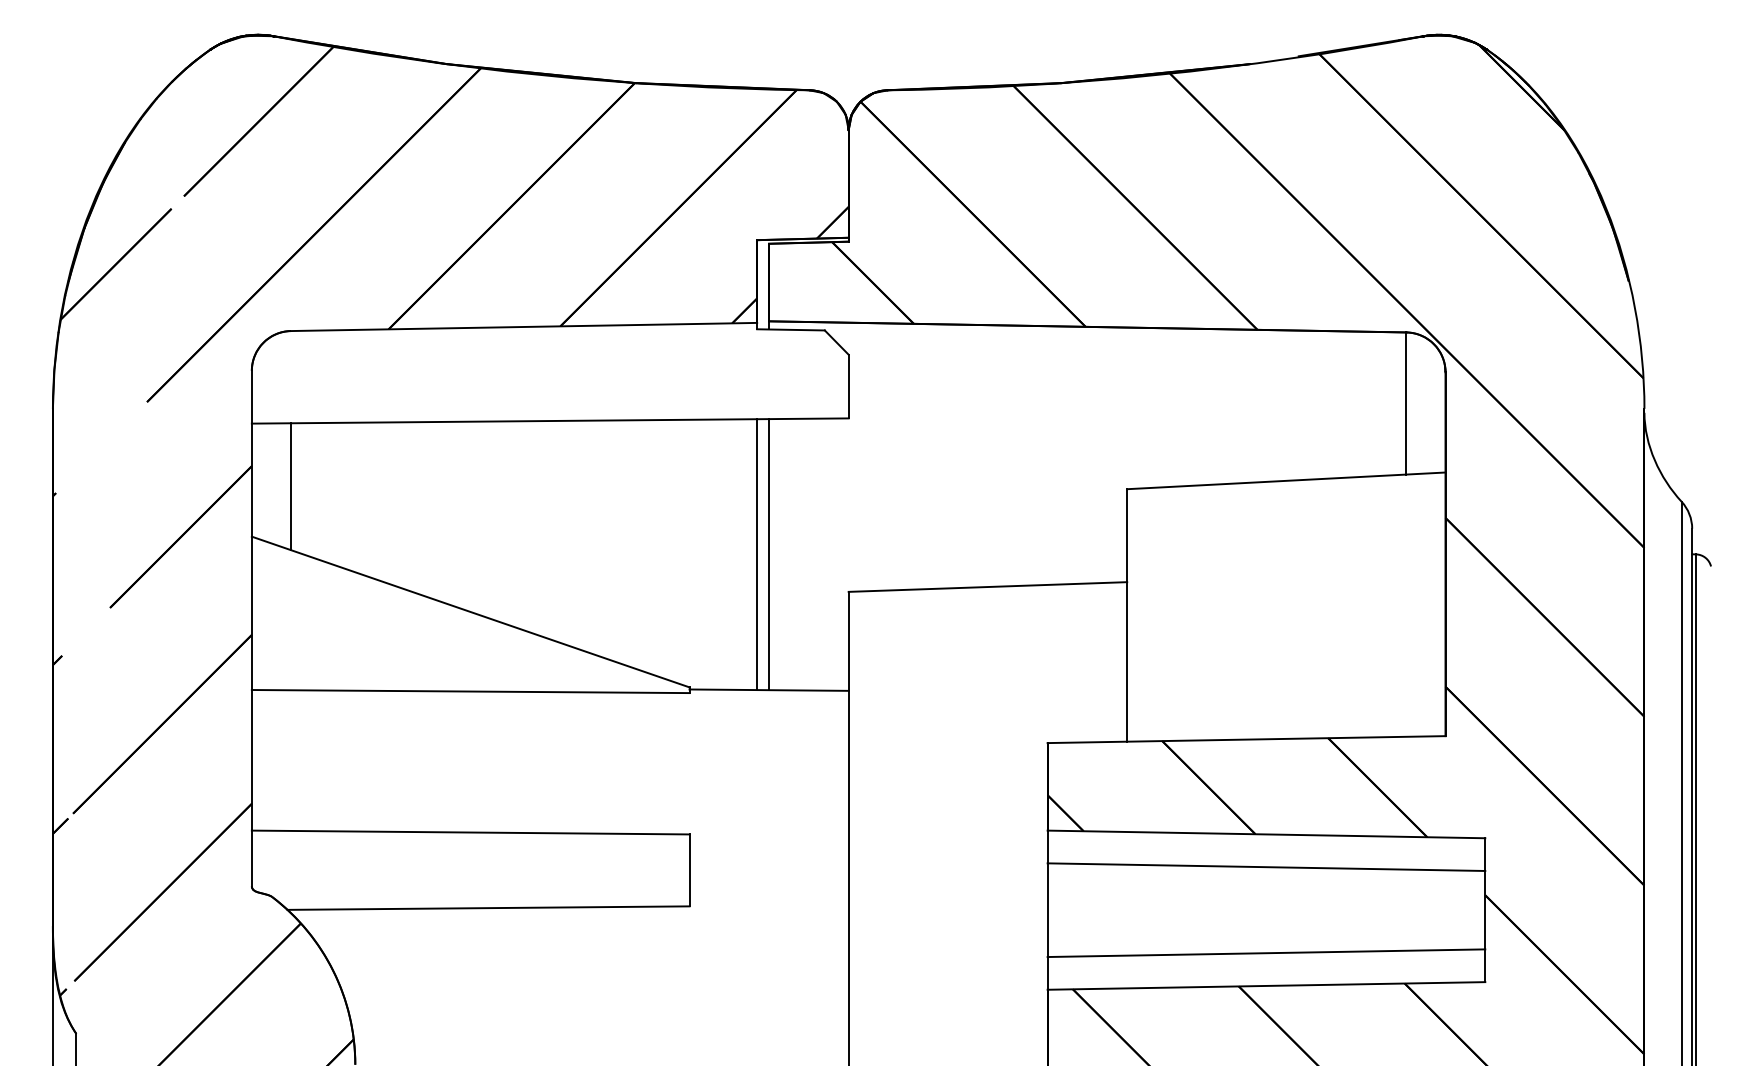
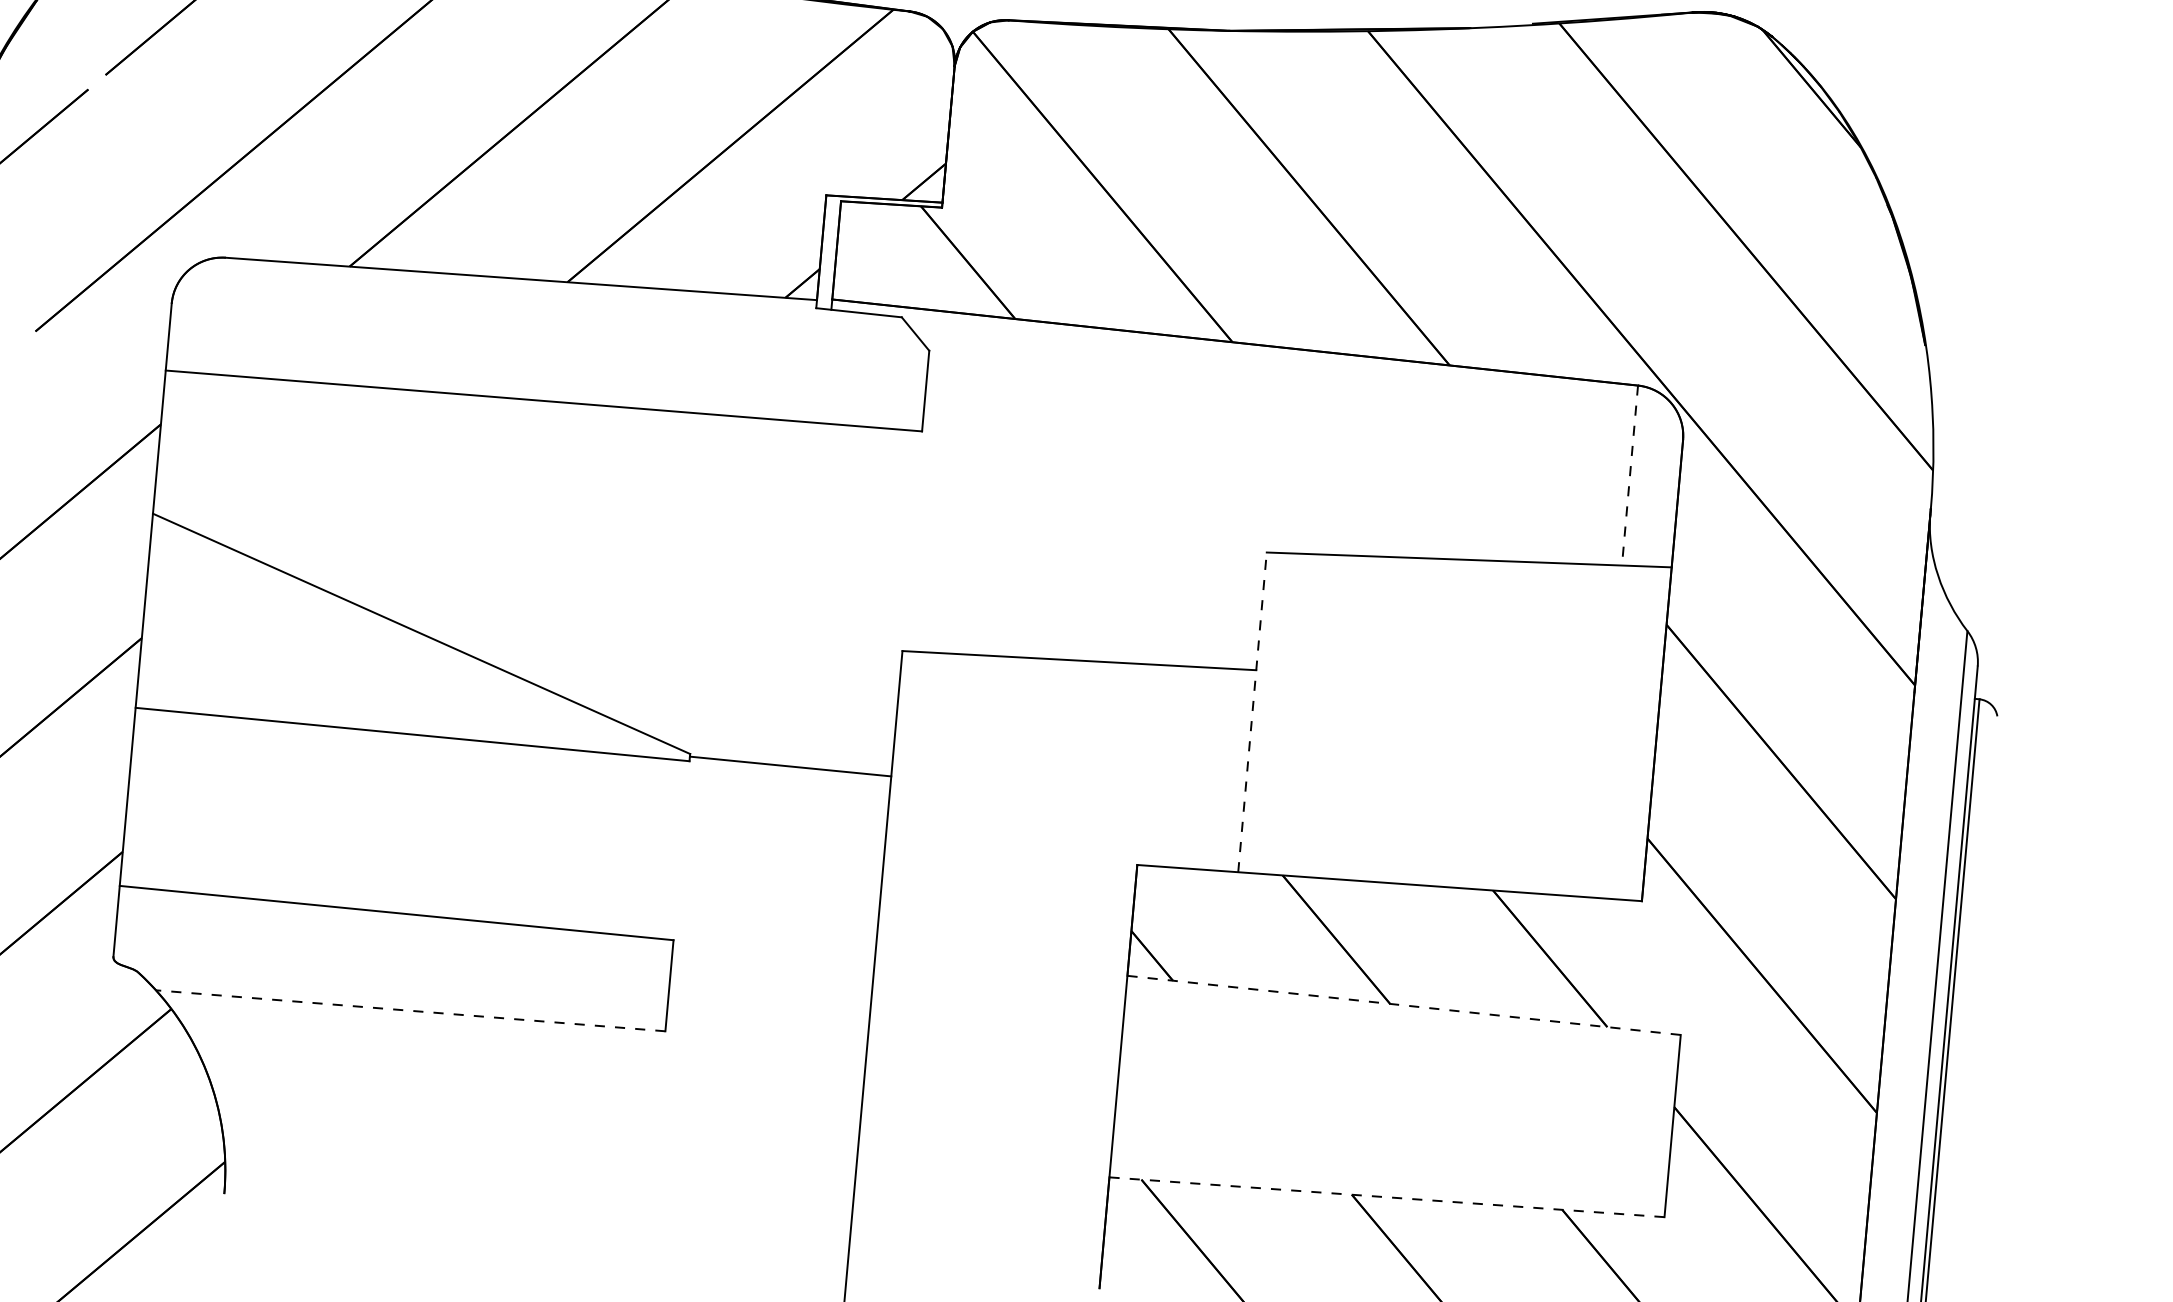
line: (1406, 403) -> (1630, 475), solid -> dashed
line: (290, 486) -> (207, 454), removed
line: (757, 554) -> (791, 593), removed
line: (769, 554) -> (806, 594), removed
line: (1127, 614) -> (1252, 711), solid -> dashed
line: (1266, 834) -> (1404, 1005), solid -> dashed
line: (1266, 866) -> (1400, 1046), removed
line: (488, 908) -> (410, 1011), solid -> dashed
line: (1266, 953) -> (1390, 1156), removed
line: (1266, 985) -> (1387, 1196), solid -> dashed

